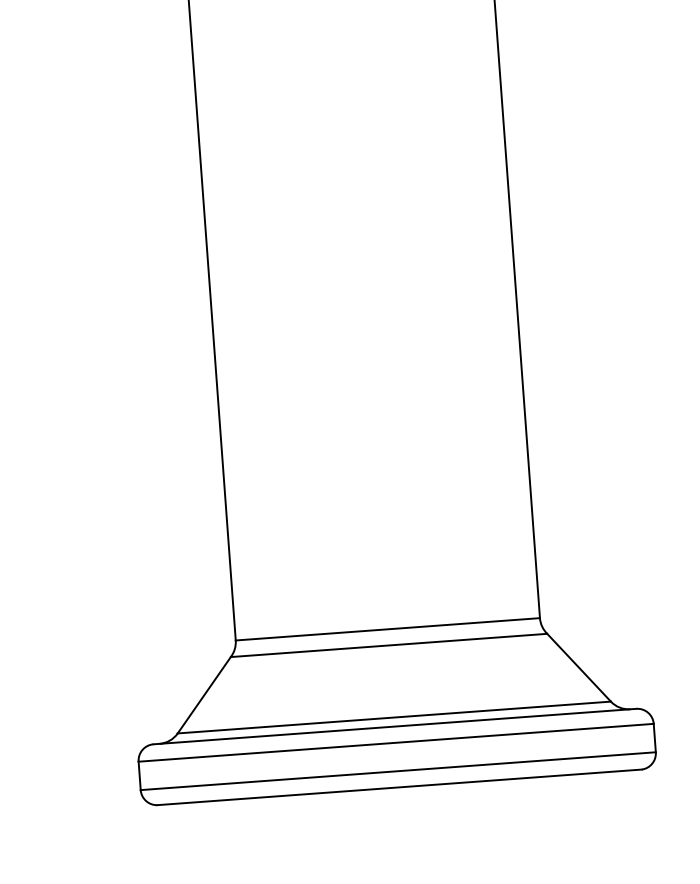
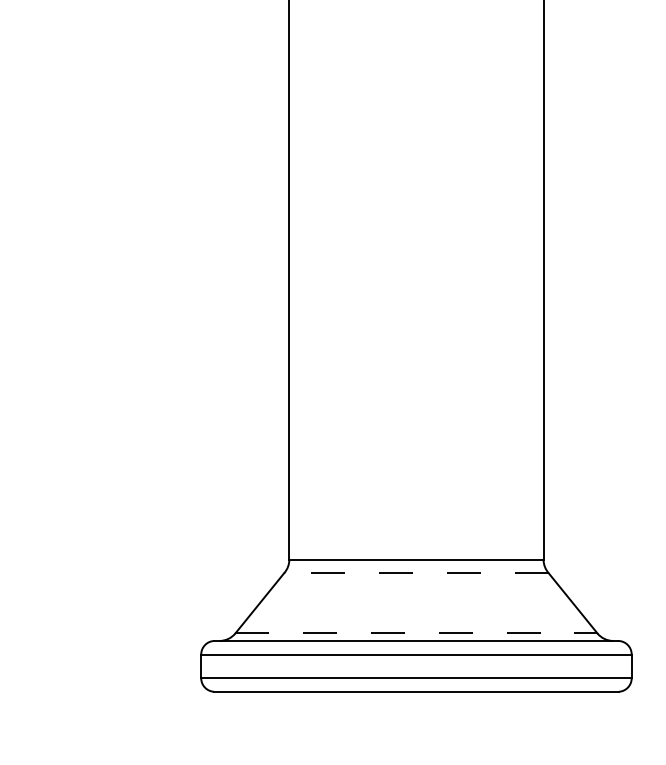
line: (387, 645) -> (415, 573), solid -> dashed
line: (394, 717) -> (416, 633), solid -> dashed

